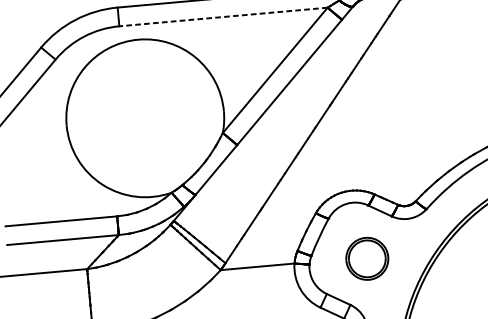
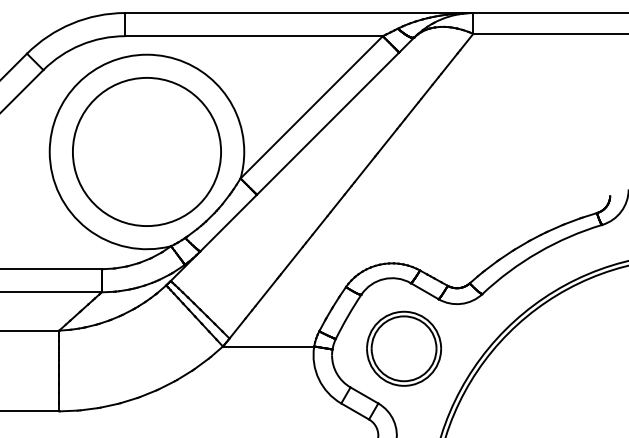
line: (223, 17) -> (254, 36), dashed -> solid
part: (144, 117) -> (146, 151), added
part: (366, 258) -> (403, 348), size x1.43

